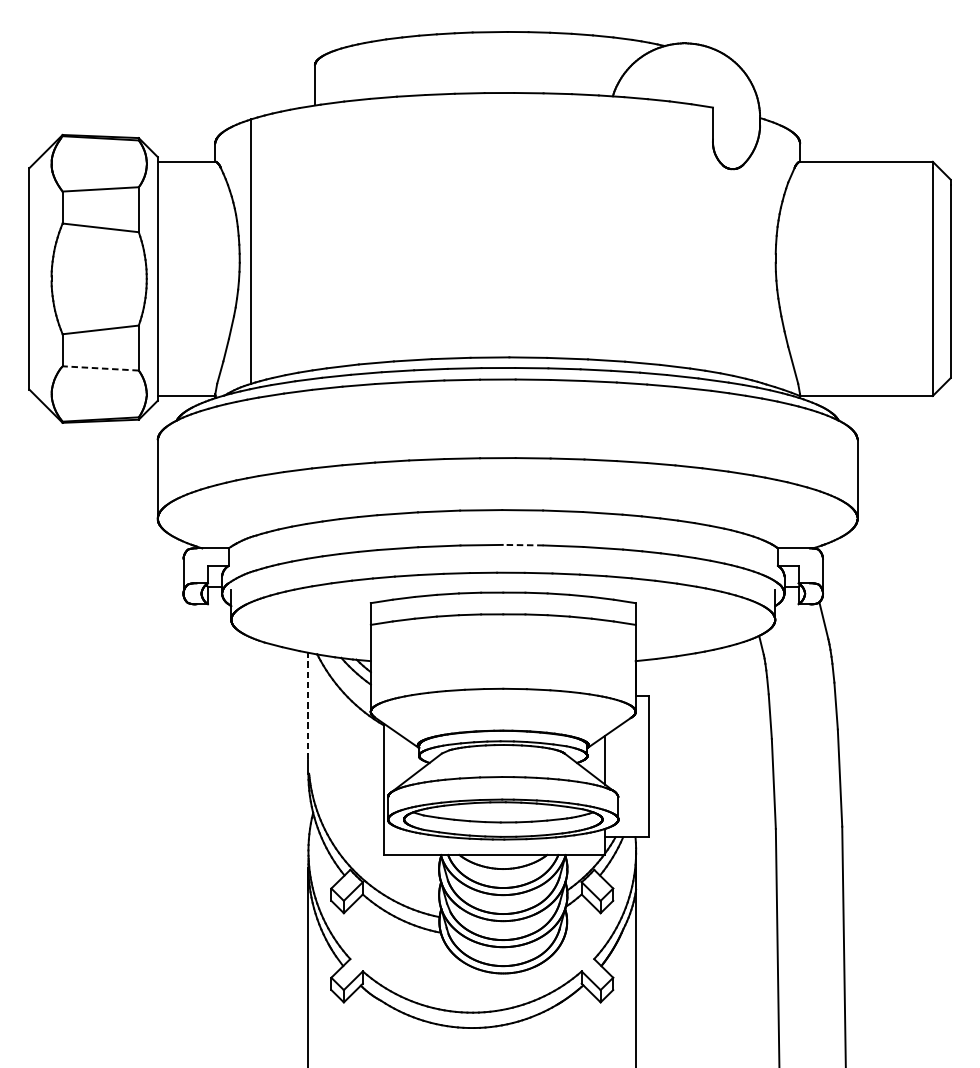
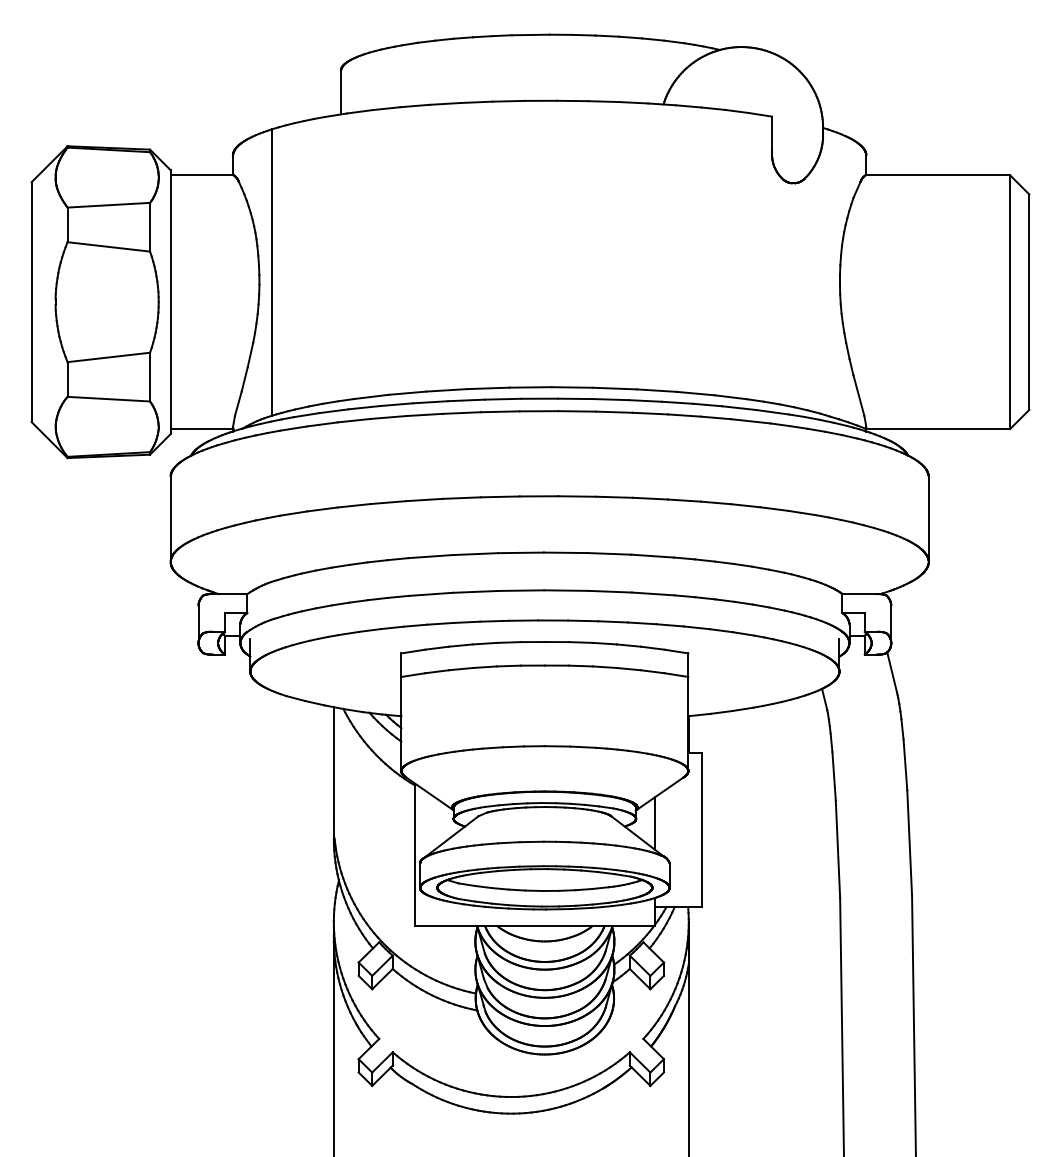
line: (100, 368) -> (108, 399), dashed -> solid
line: (522, 545) -> (565, 590), dashed -> solid
line: (308, 705) -> (333, 764), dashed -> solid

